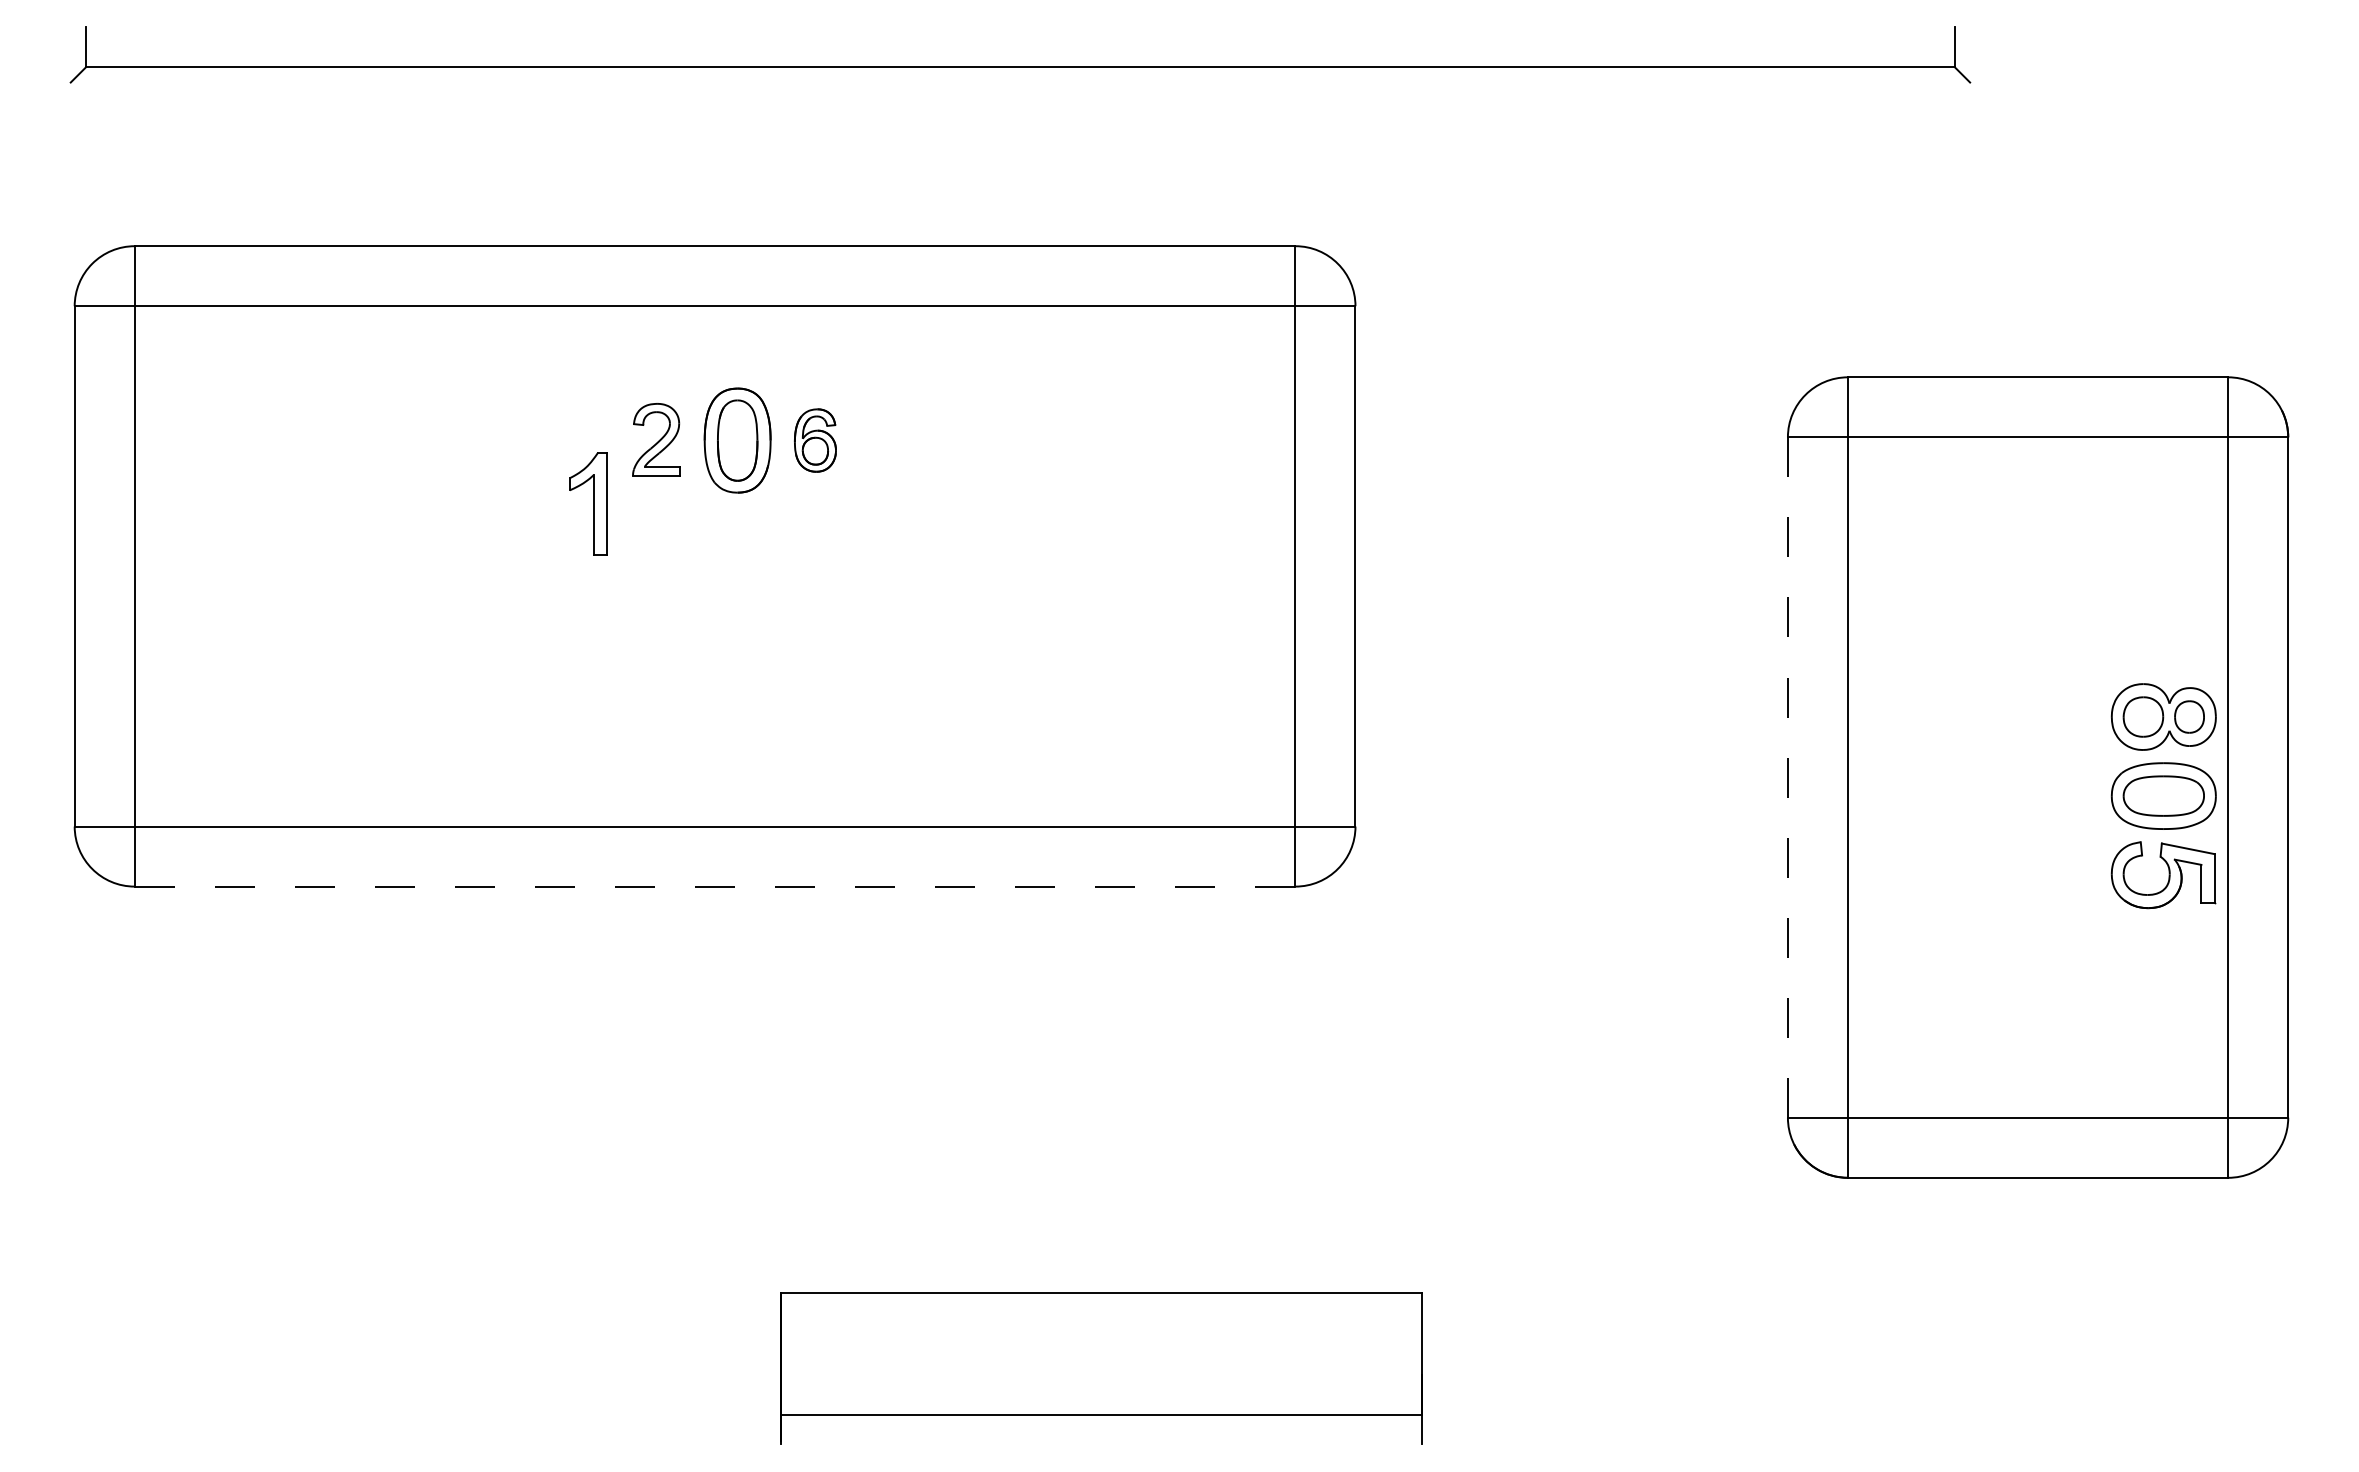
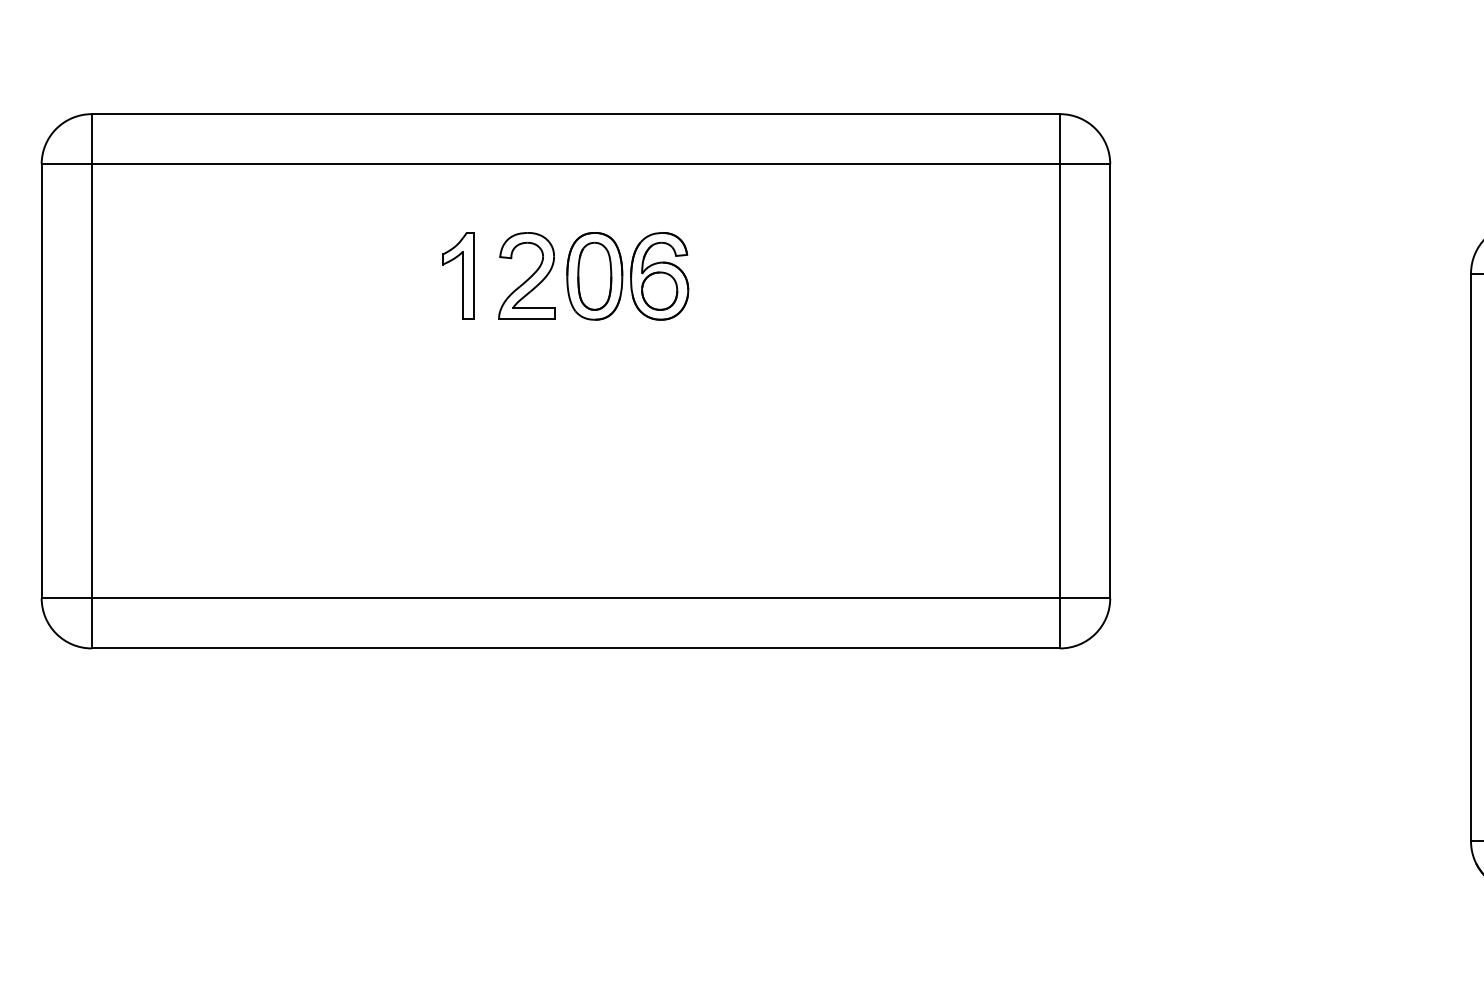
part: (656, 439) -> (527, 275), size x1.43
part: (815, 440) -> (659, 276), size x1.67
part: (588, 503) -> (458, 275), moved
line: (1787, 778) -> (1470, 558), dashed -> solid
line: (714, 886) -> (575, 648), dashed -> solid

